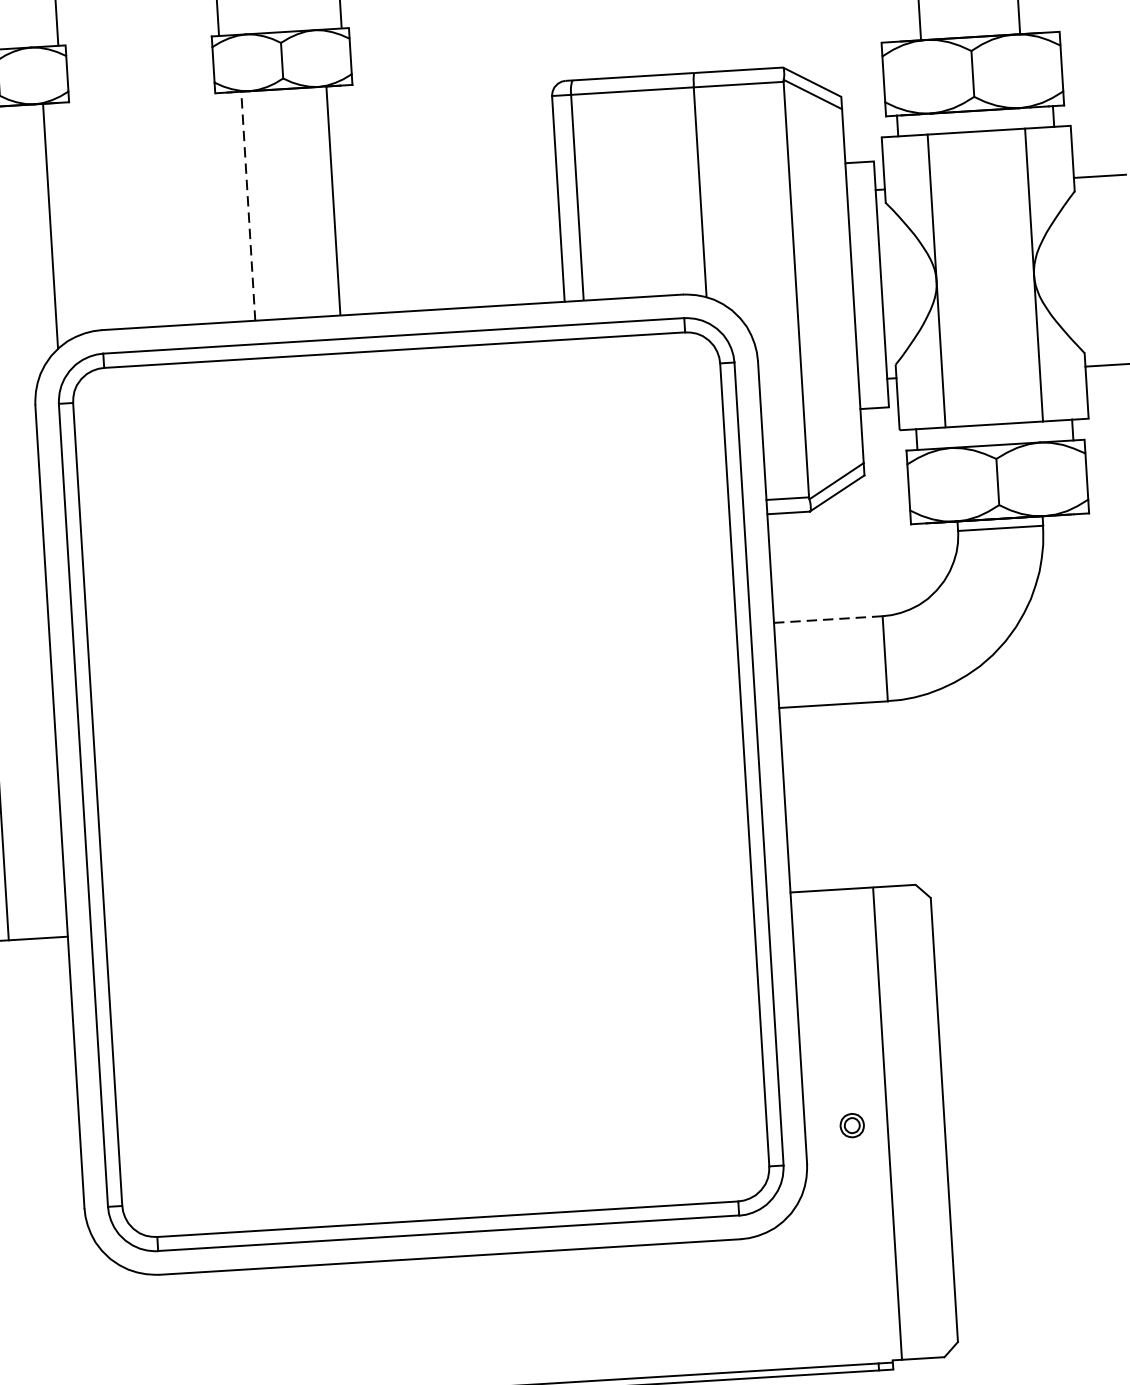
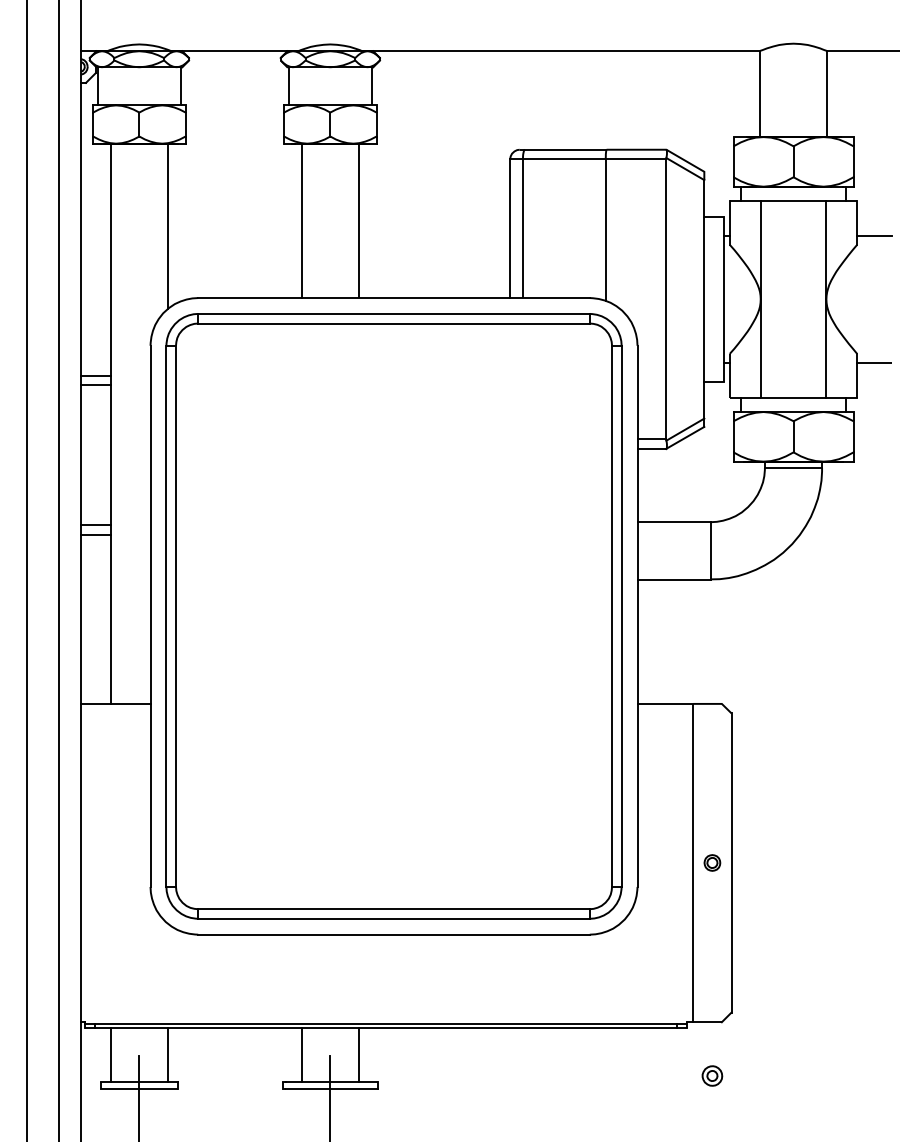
line: (248, 205) -> (301, 220), dashed -> solid
line: (828, 619) -> (674, 522), dashed -> solid
part: (852, 1124) -> (712, 862), moved

